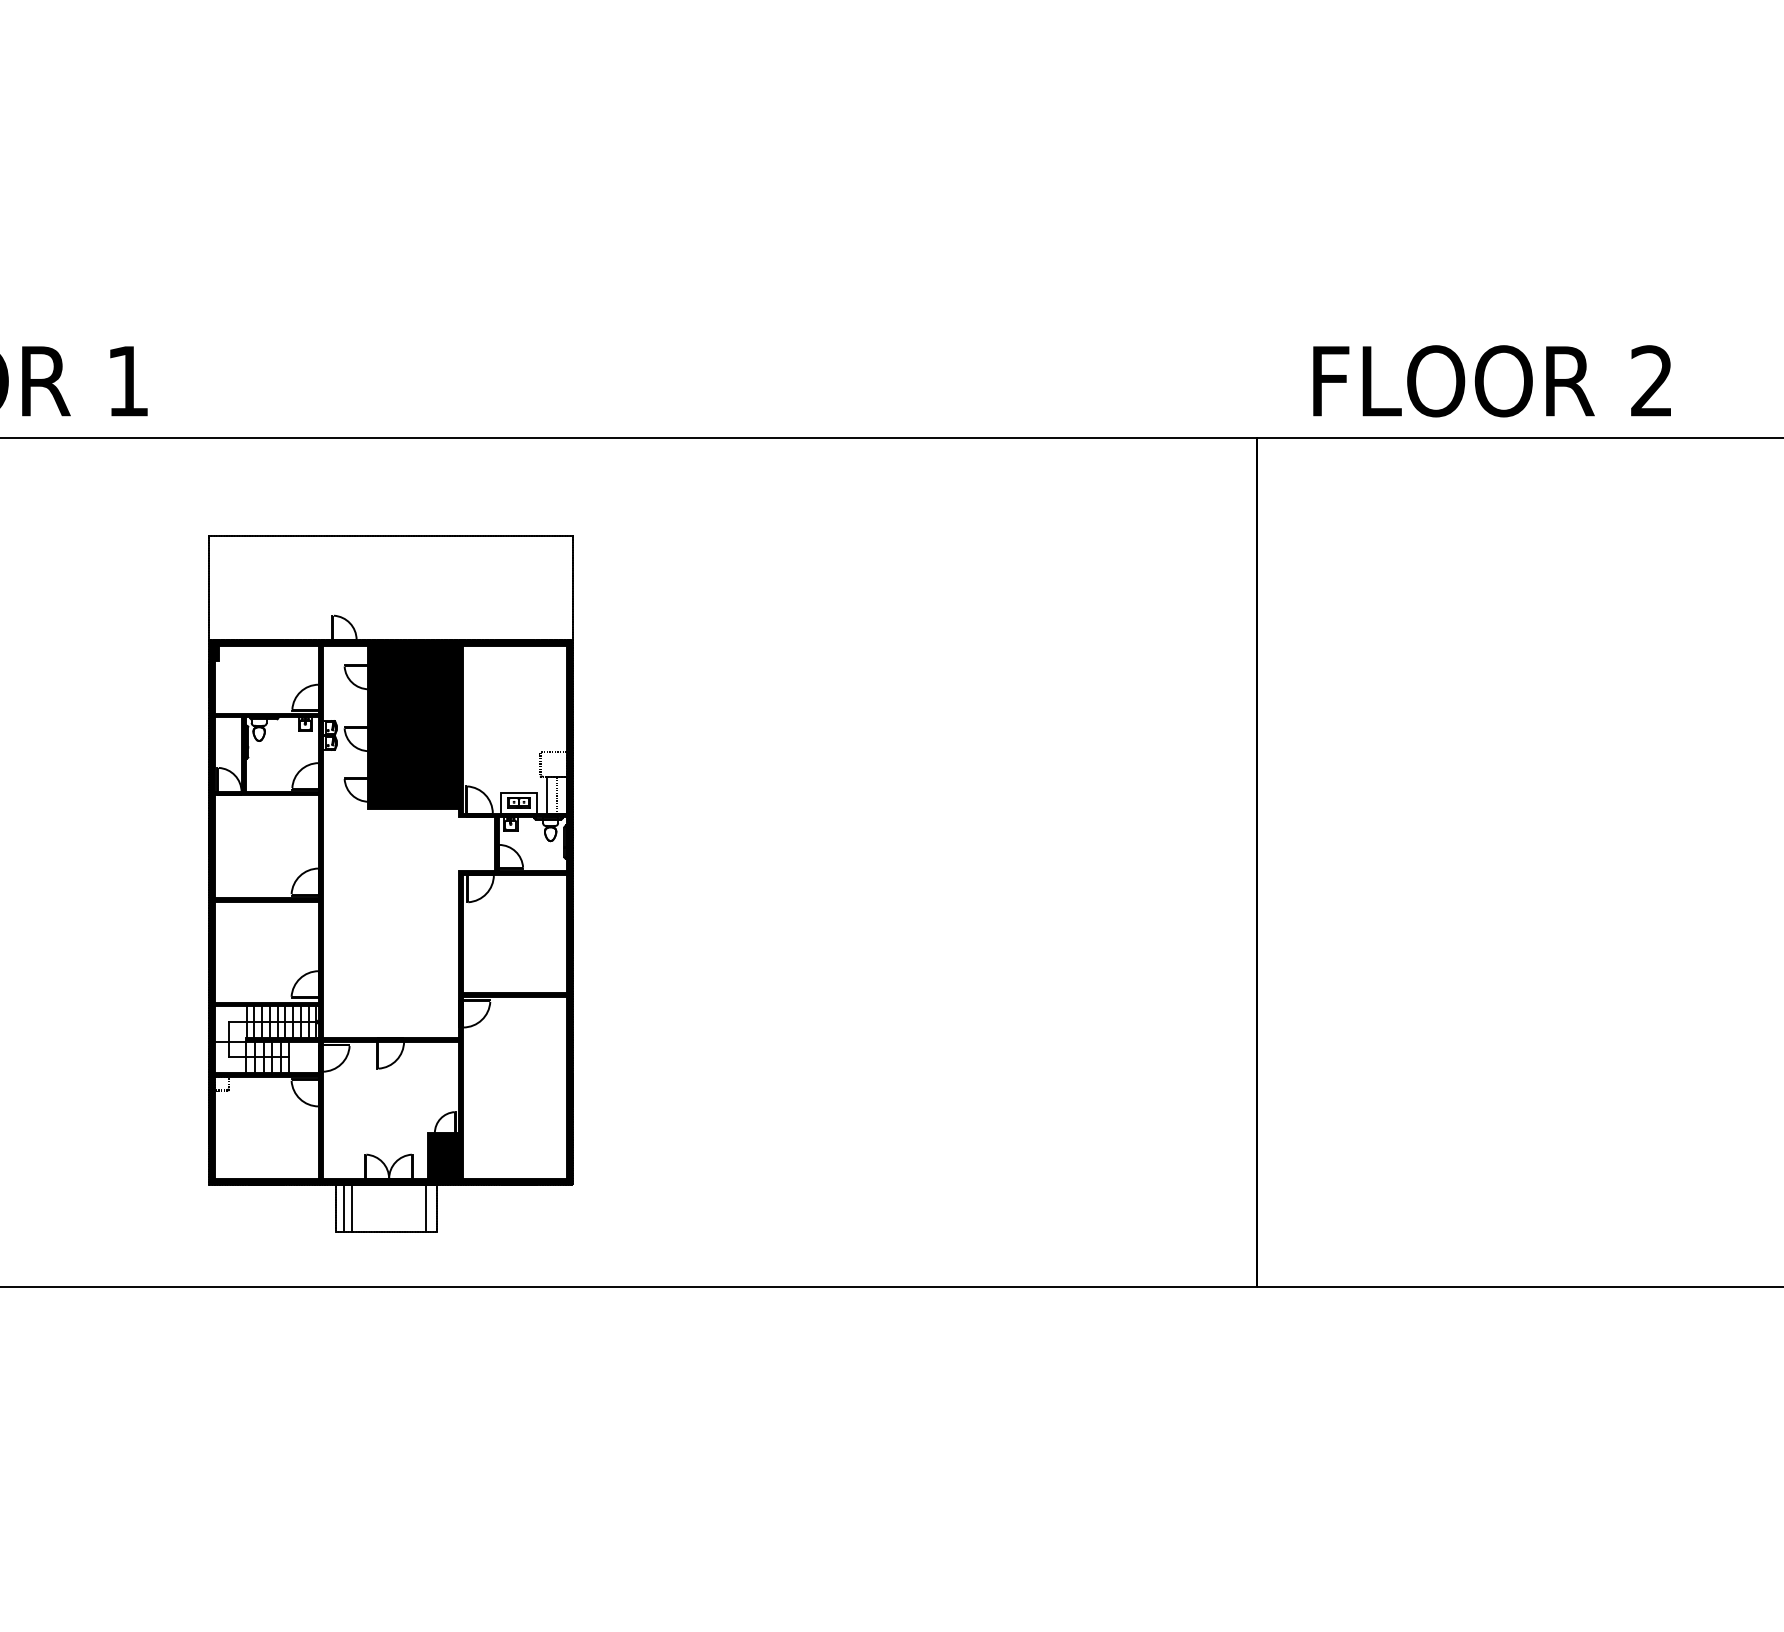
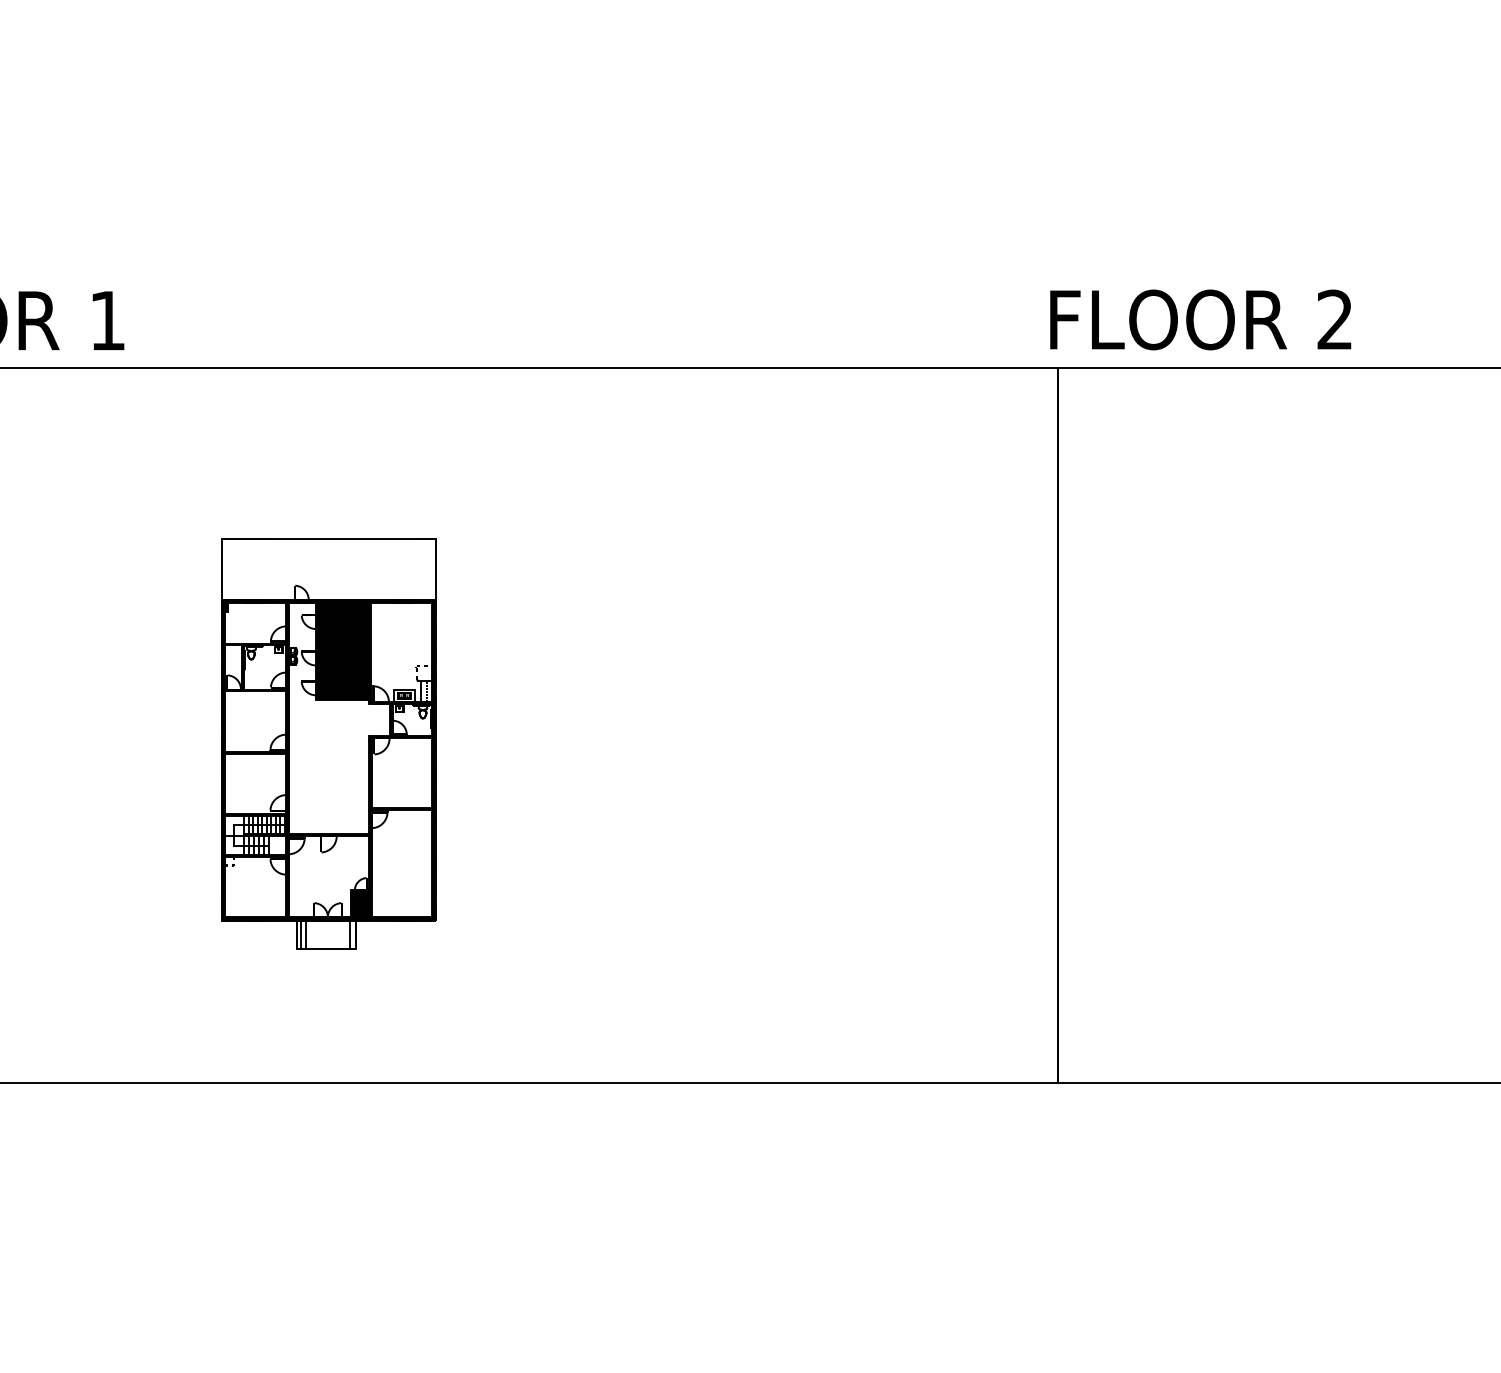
text: (1491, 381) -> (1200, 320), moved
part: (390, 883) -> (328, 743), size x0.7

